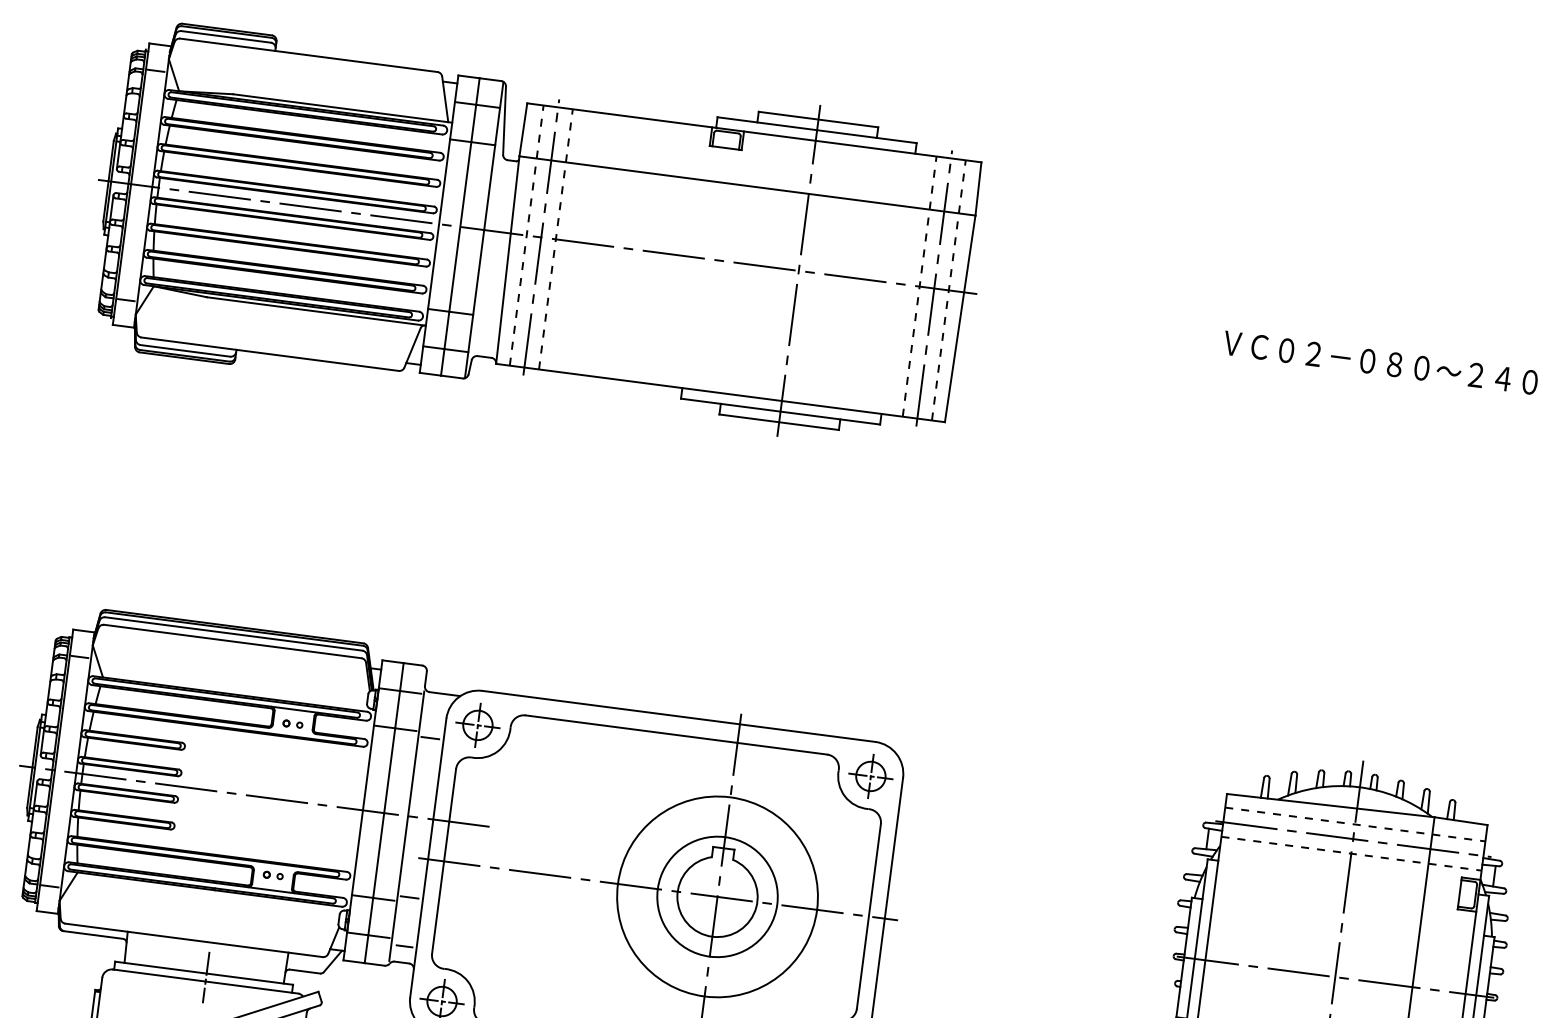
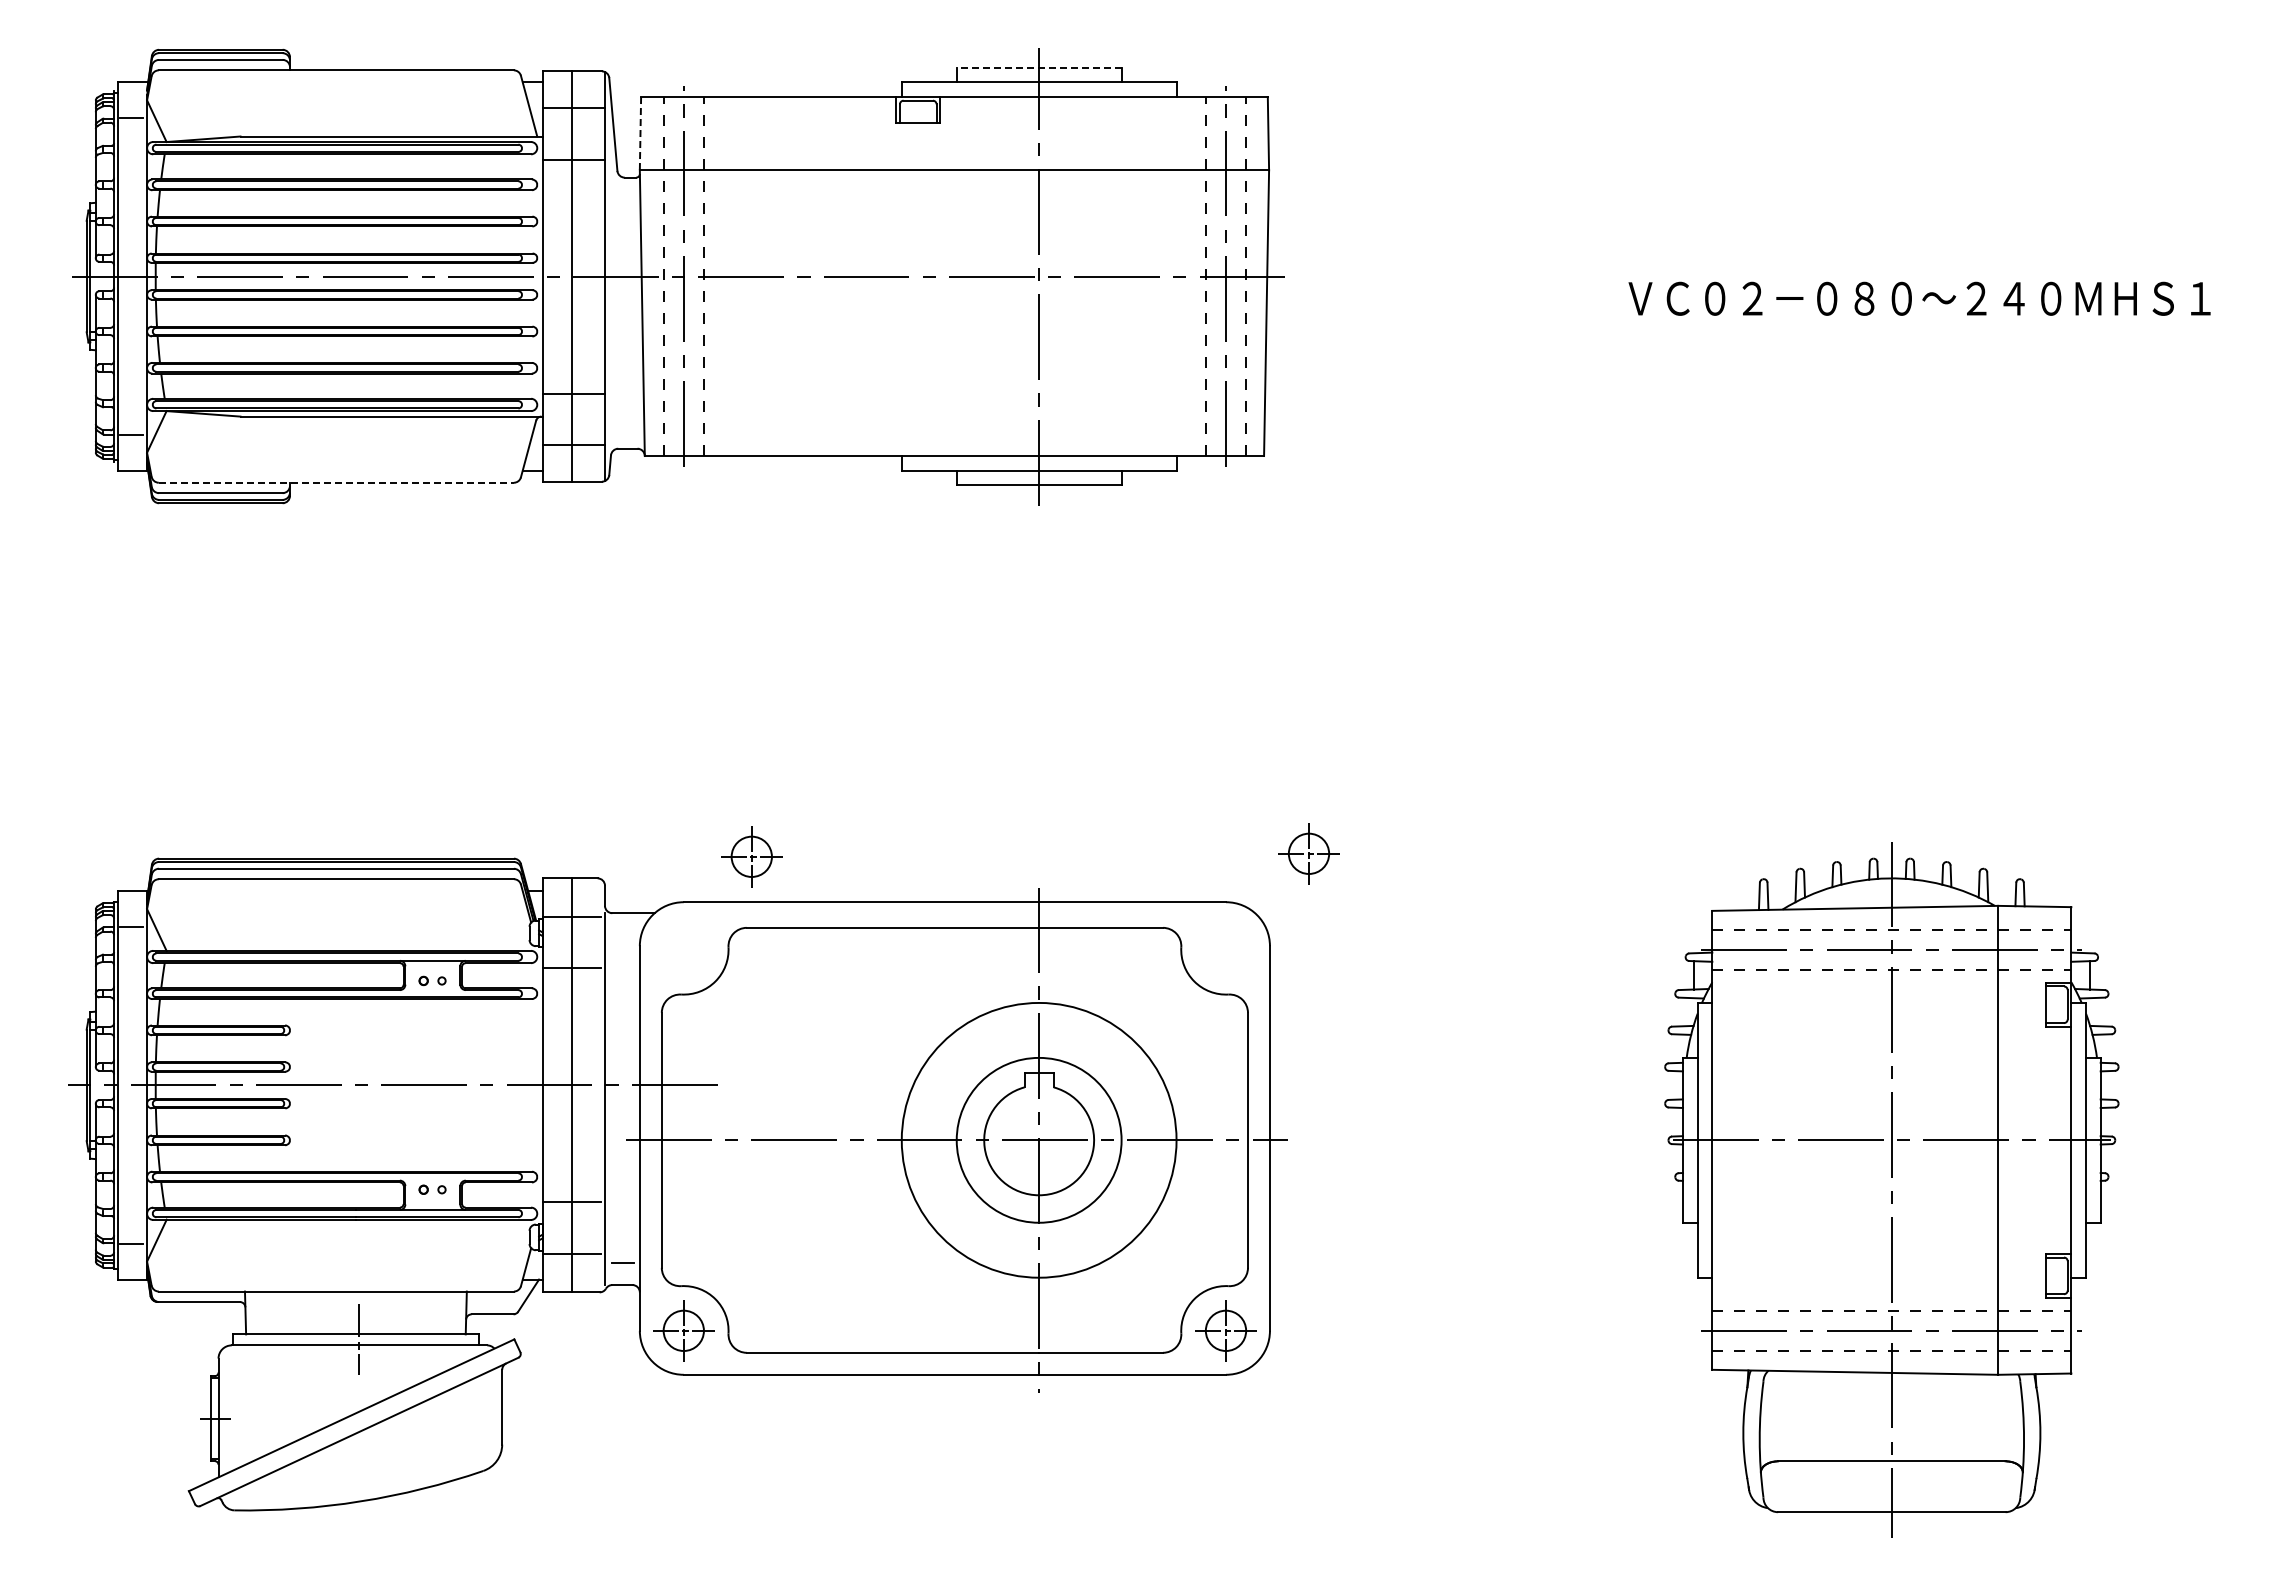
line: (818, 119) -> (1038, 67), solid -> dashed
line: (523, 129) -> (640, 133), solid -> dashed
line: (270, 354) -> (336, 482), solid -> dashed
part: (477, 725) -> (751, 856), moved
line: (430, 738) -> (621, 975), removed
part: (870, 776) -> (1308, 853), moved
line: (409, 897) -> (621, 1195), removed

